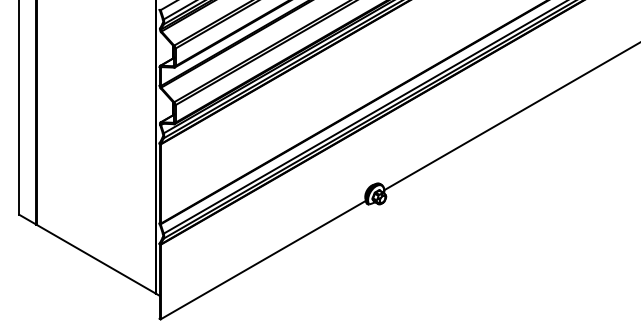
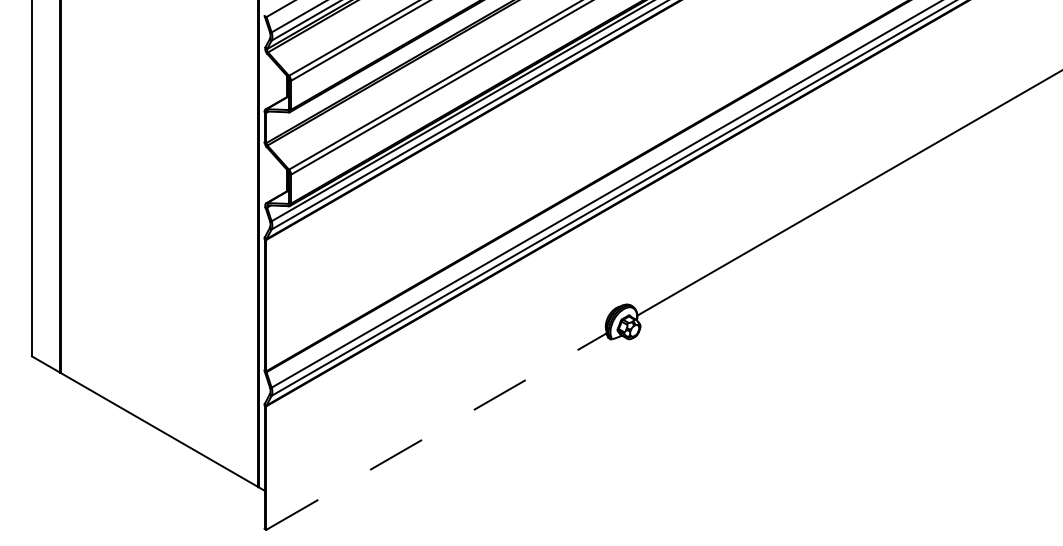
line: (263, 259) -> (436, 430), solid -> dashed

